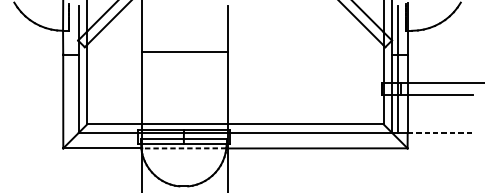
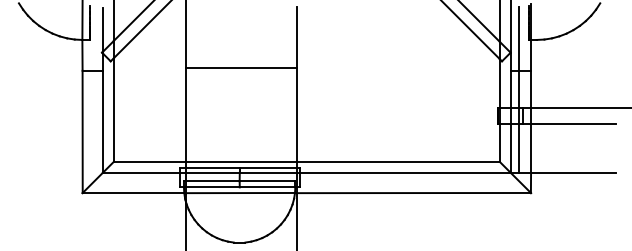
line: (440, 133) -> (573, 173), dashed -> solid
line: (184, 148) -> (240, 193), dashed -> solid

